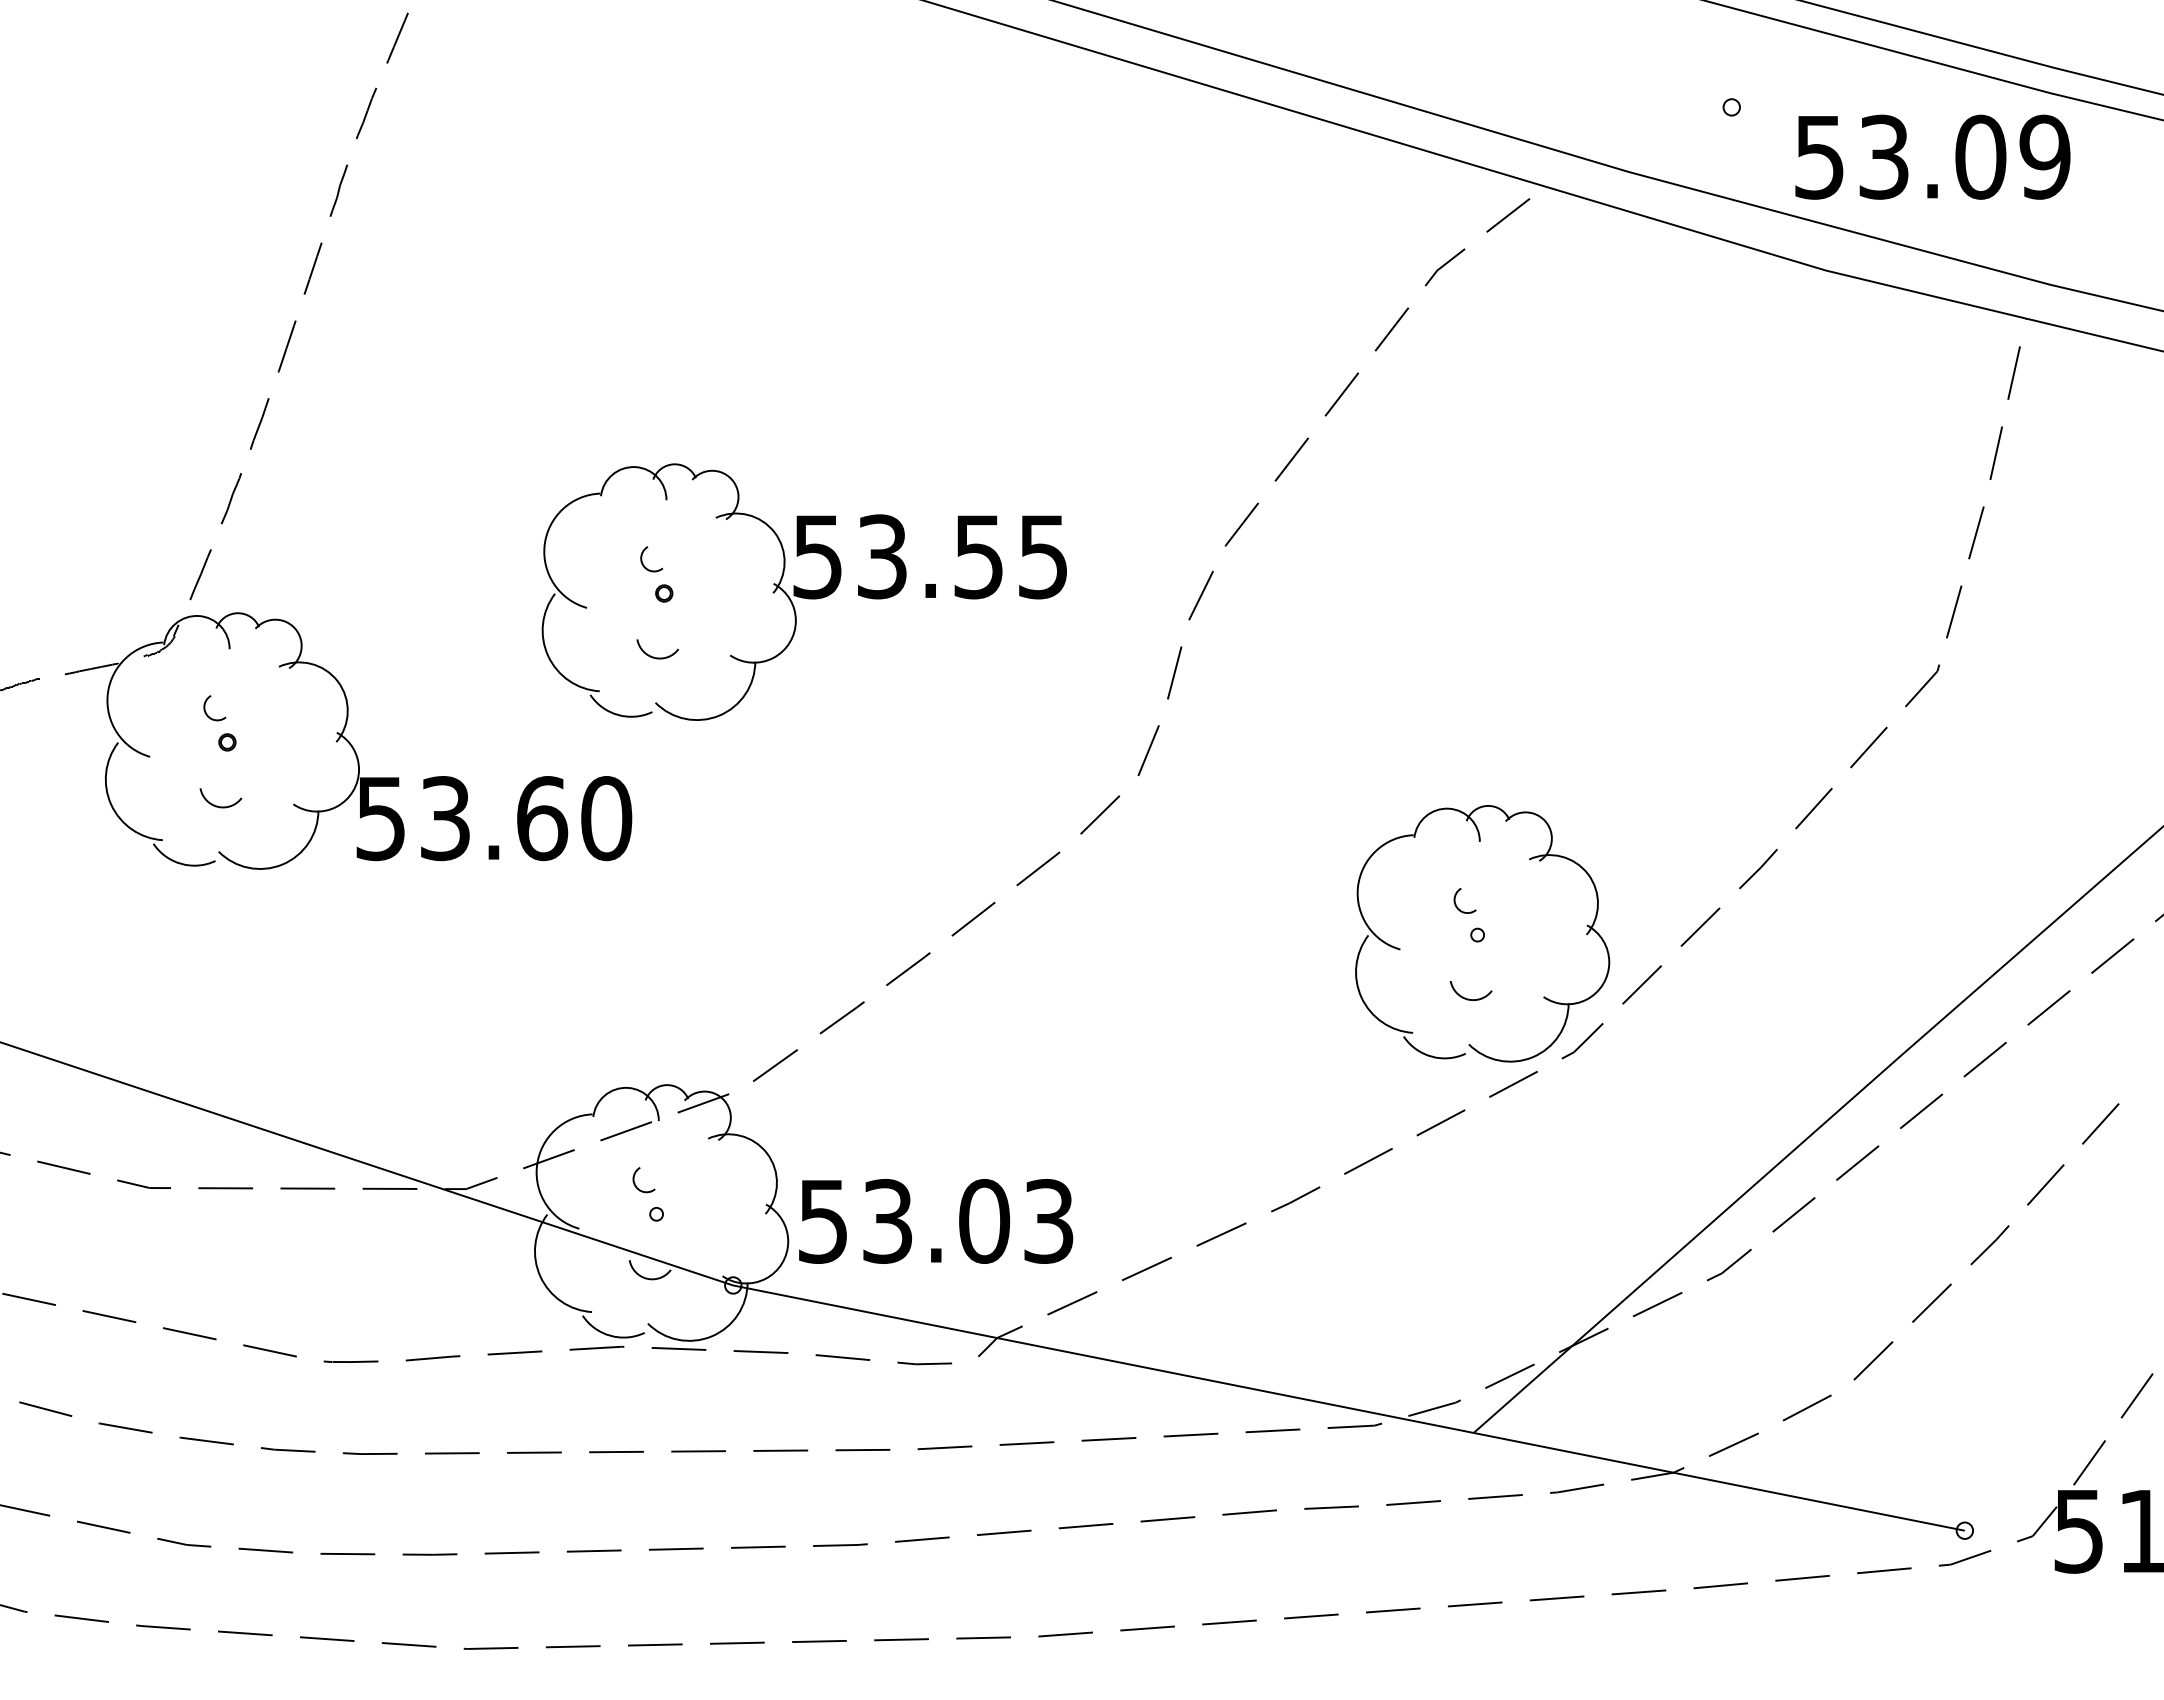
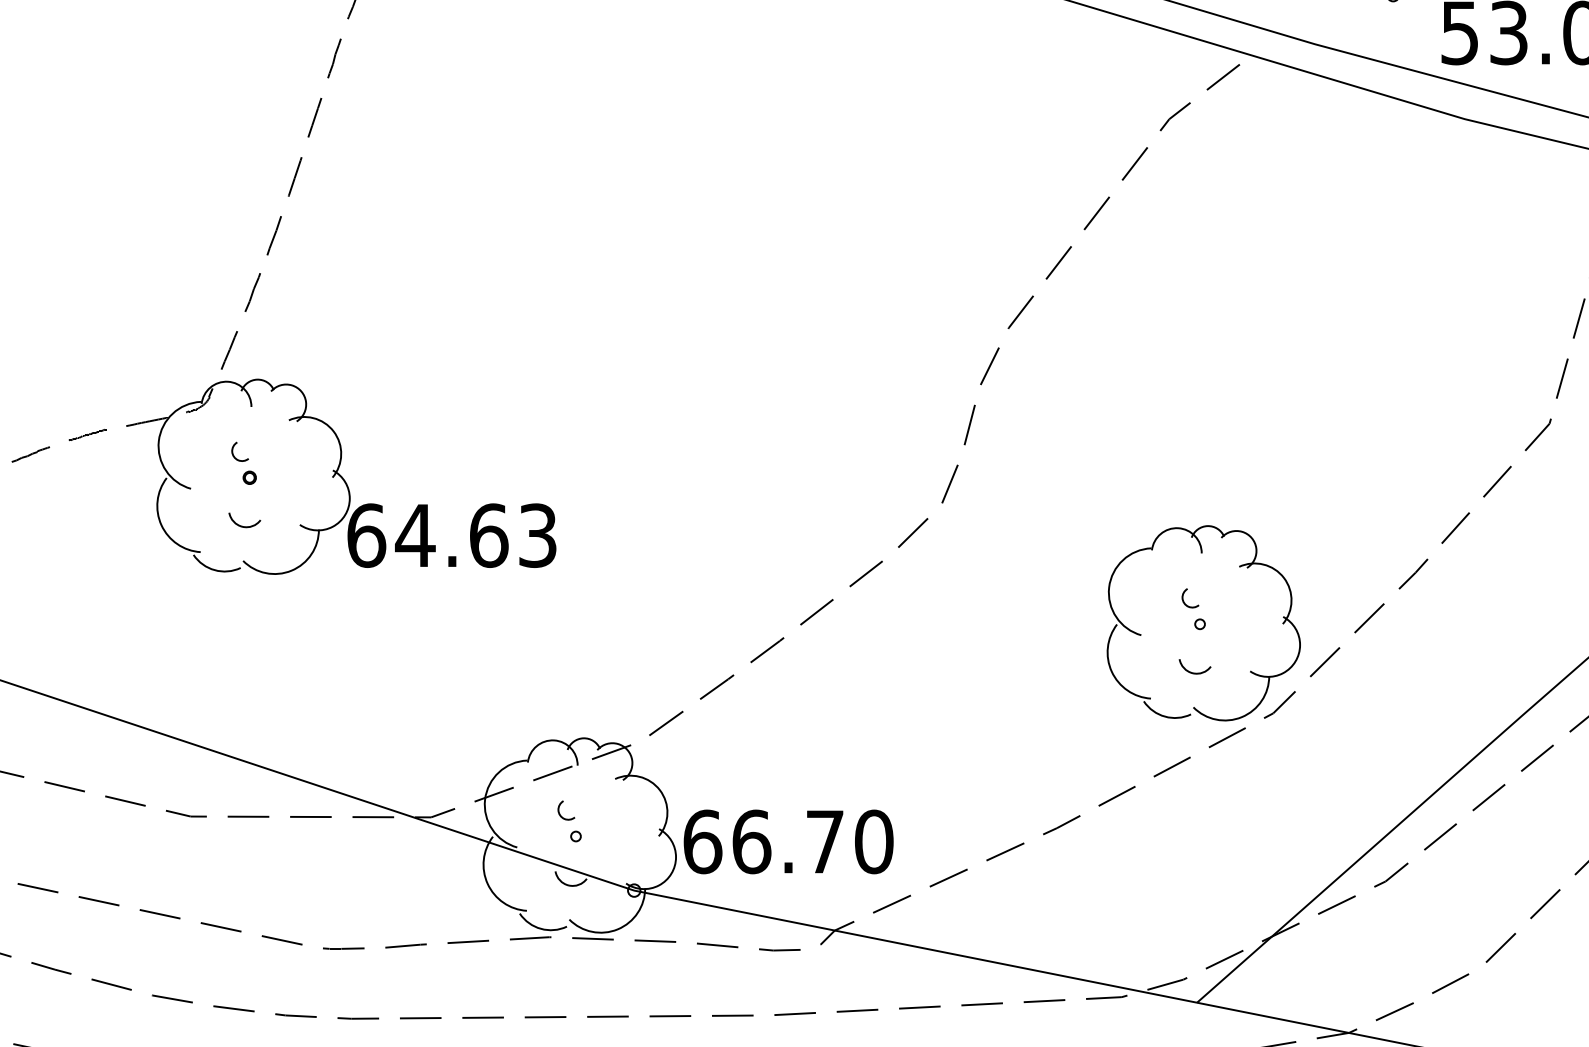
part: (803, 591) -> (687, 363), removed
text: (494, 818) -> (452, 535), 53.60 -> 64.63
text: (936, 1220) -> (788, 841), 53.03 -> 66.70

